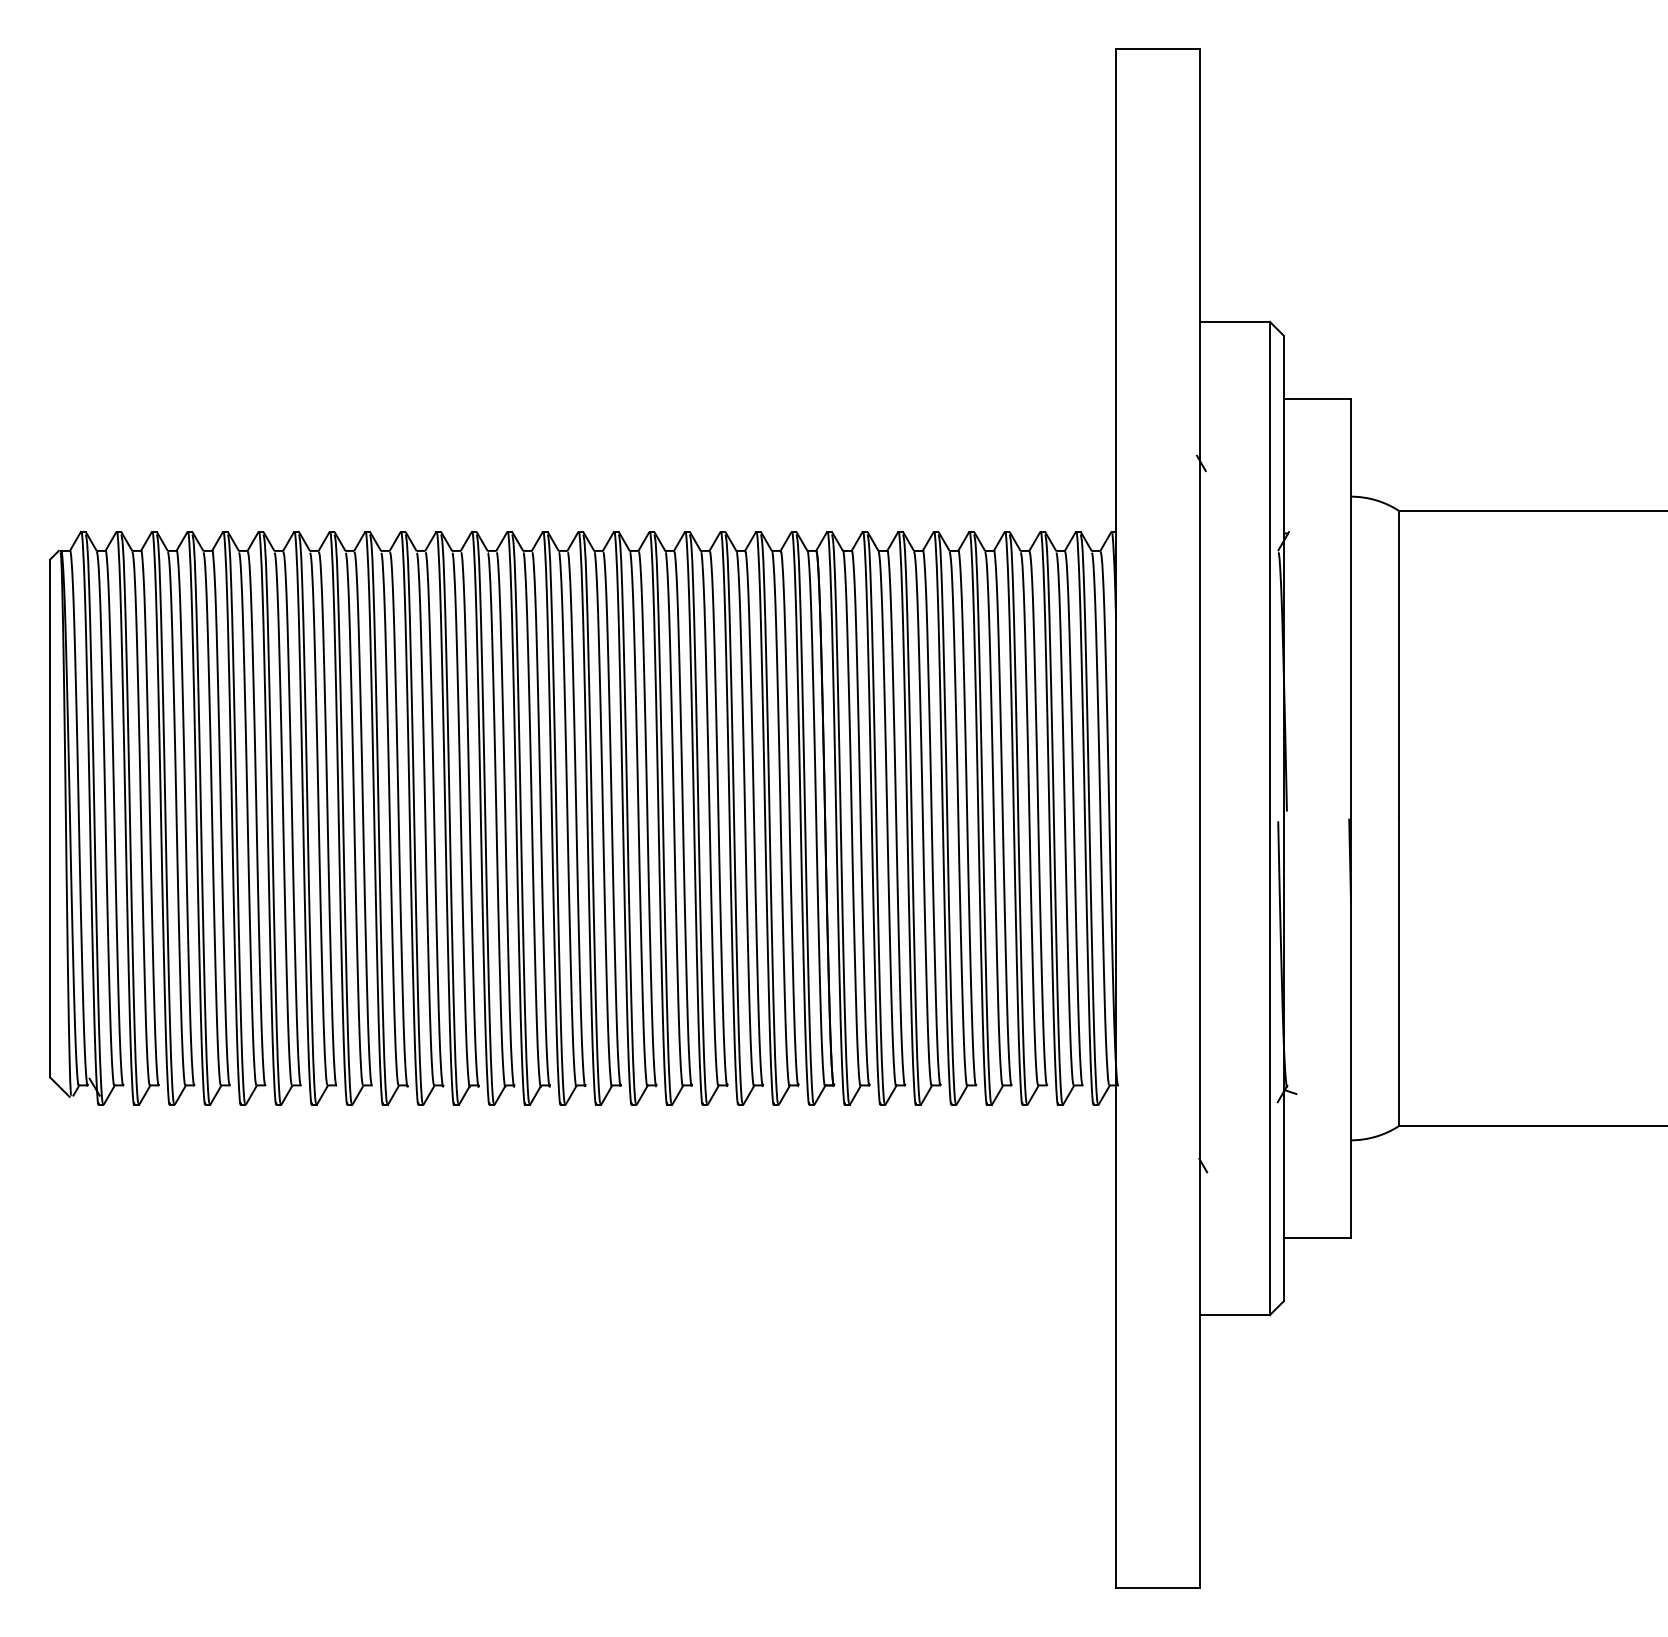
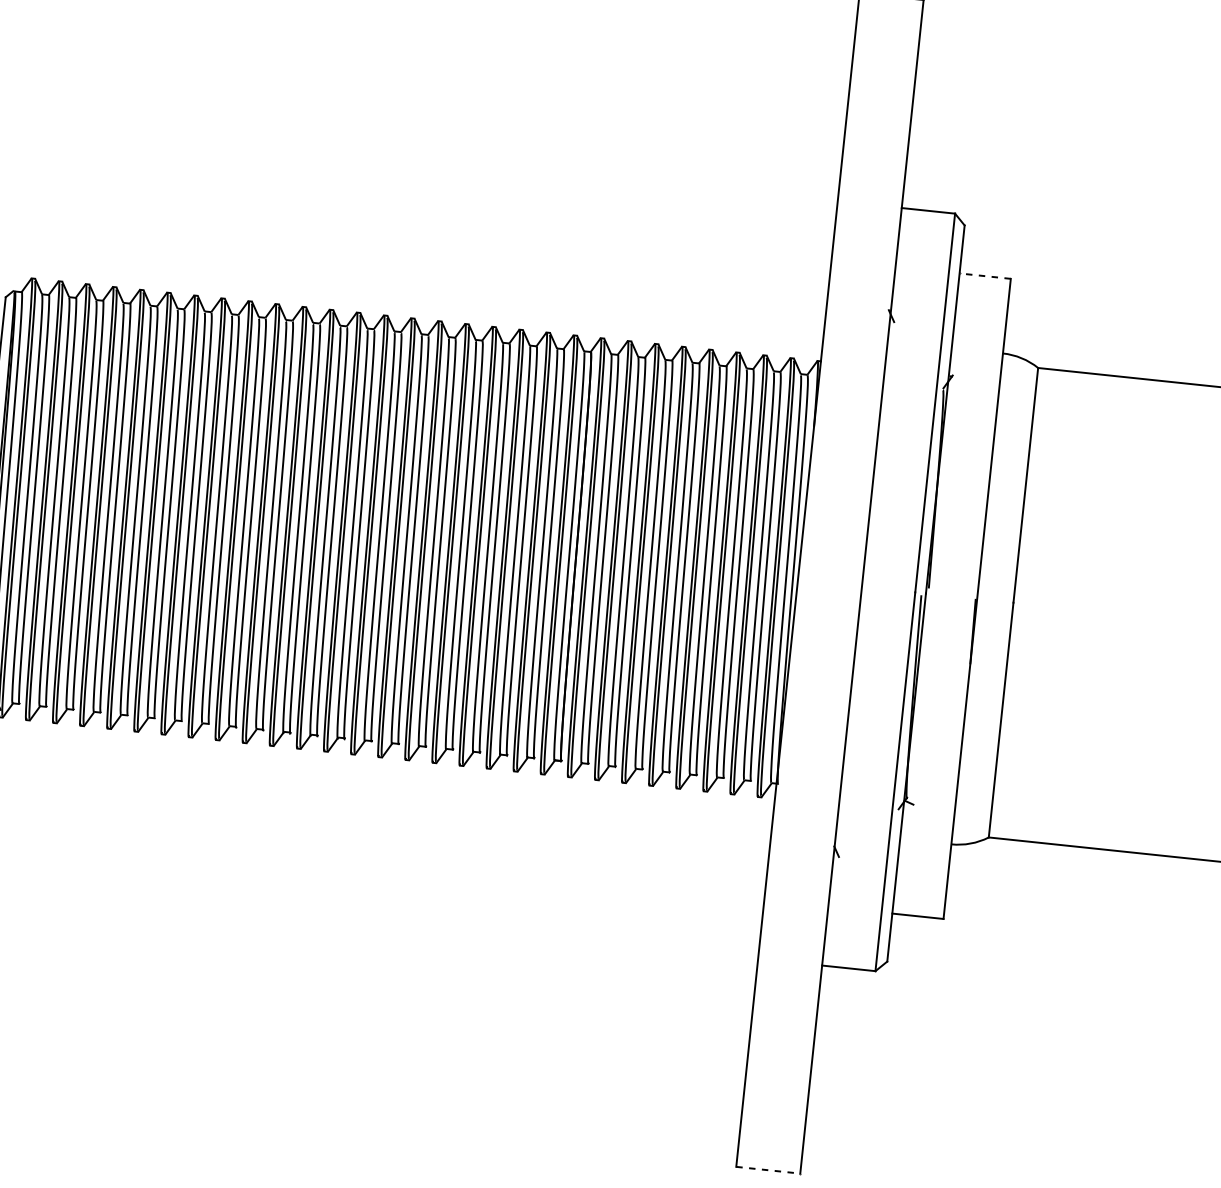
line: (1317, 398) -> (985, 275), solid -> dashed
line: (1158, 1587) -> (768, 1169), solid -> dashed

